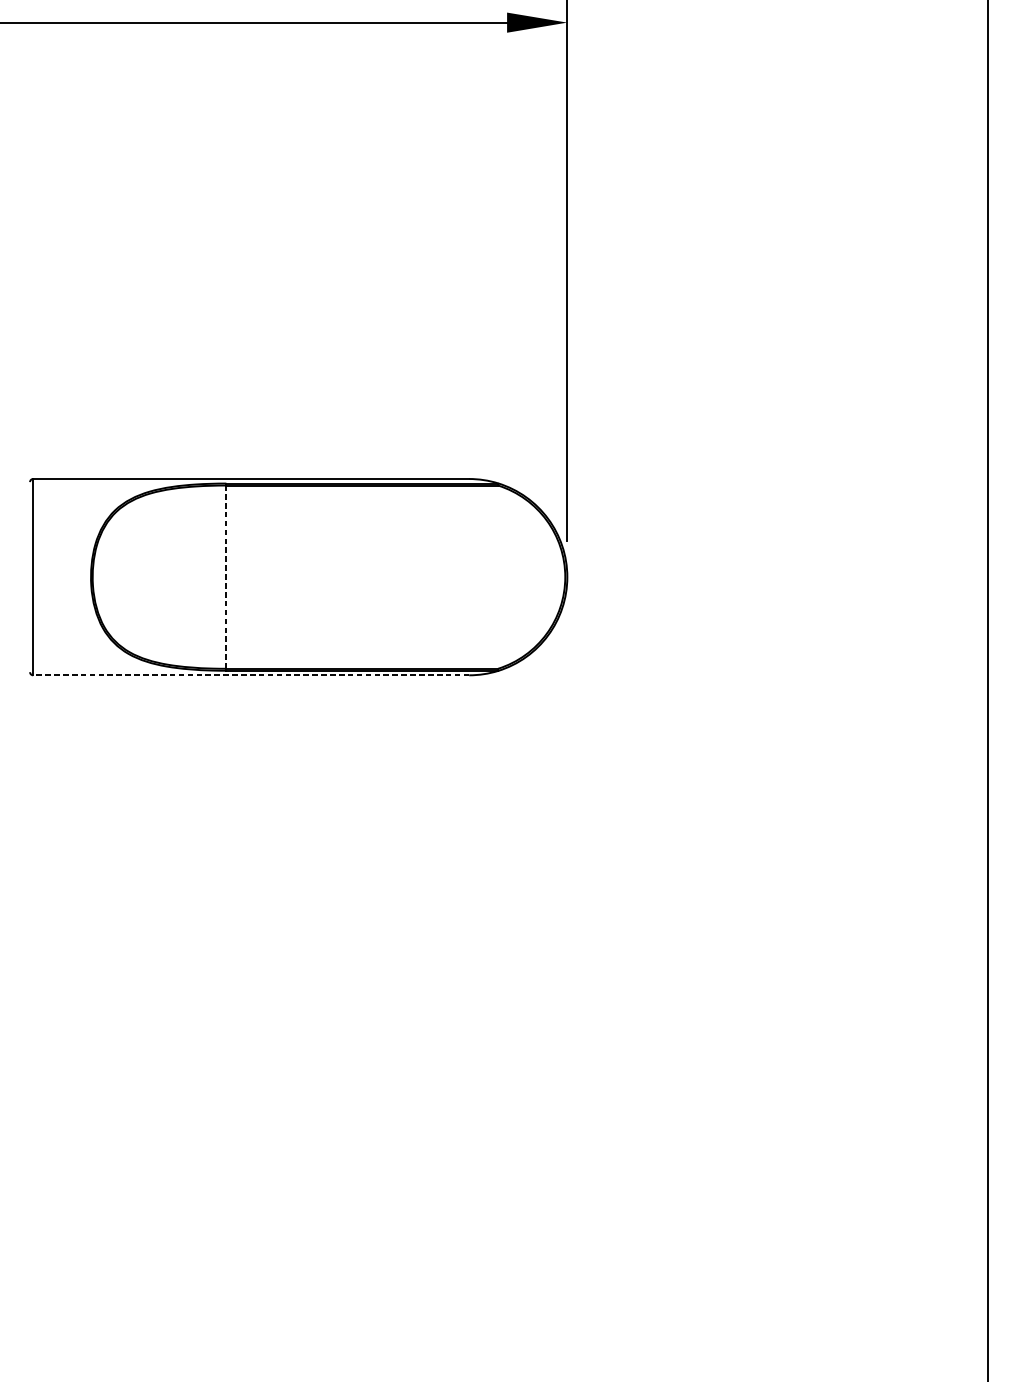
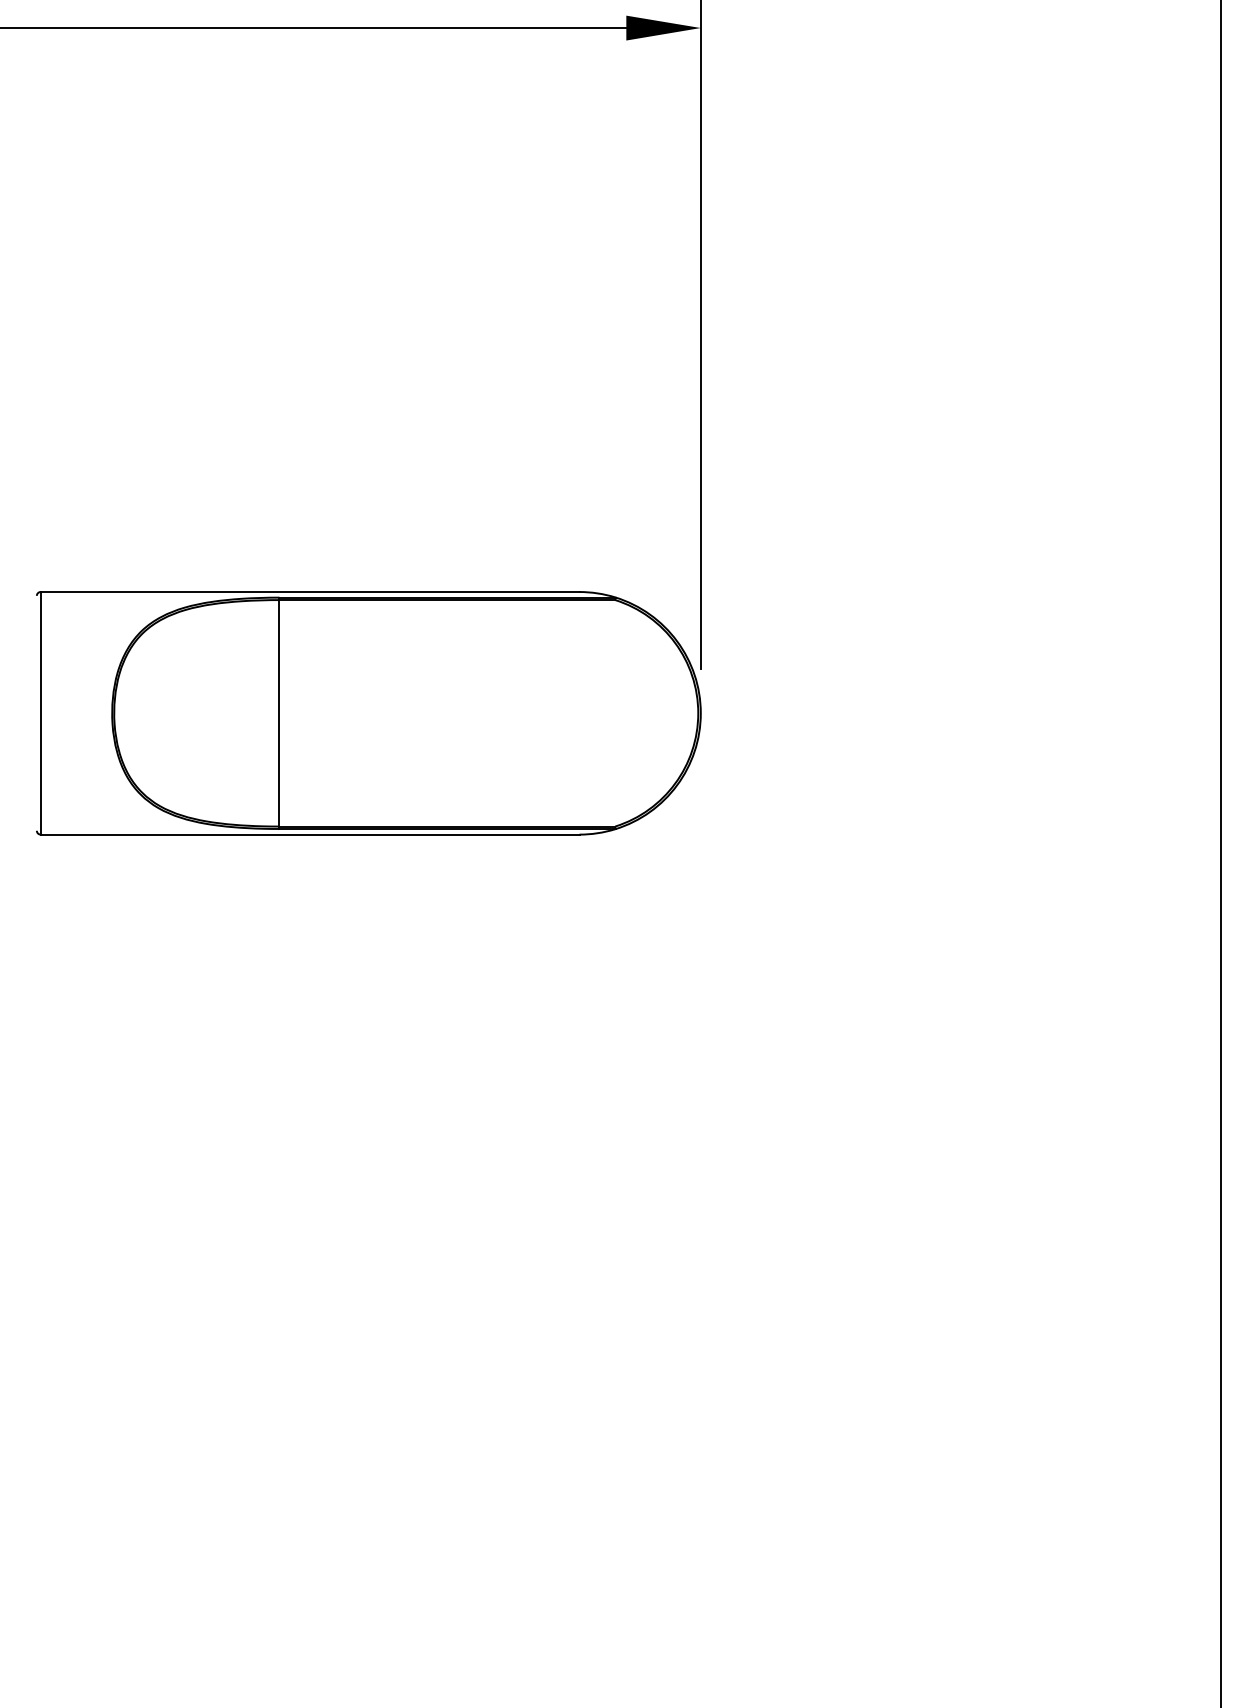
line: (226, 576) -> (279, 712), dashed -> solid
line: (250, 675) -> (309, 834), dashed -> solid

